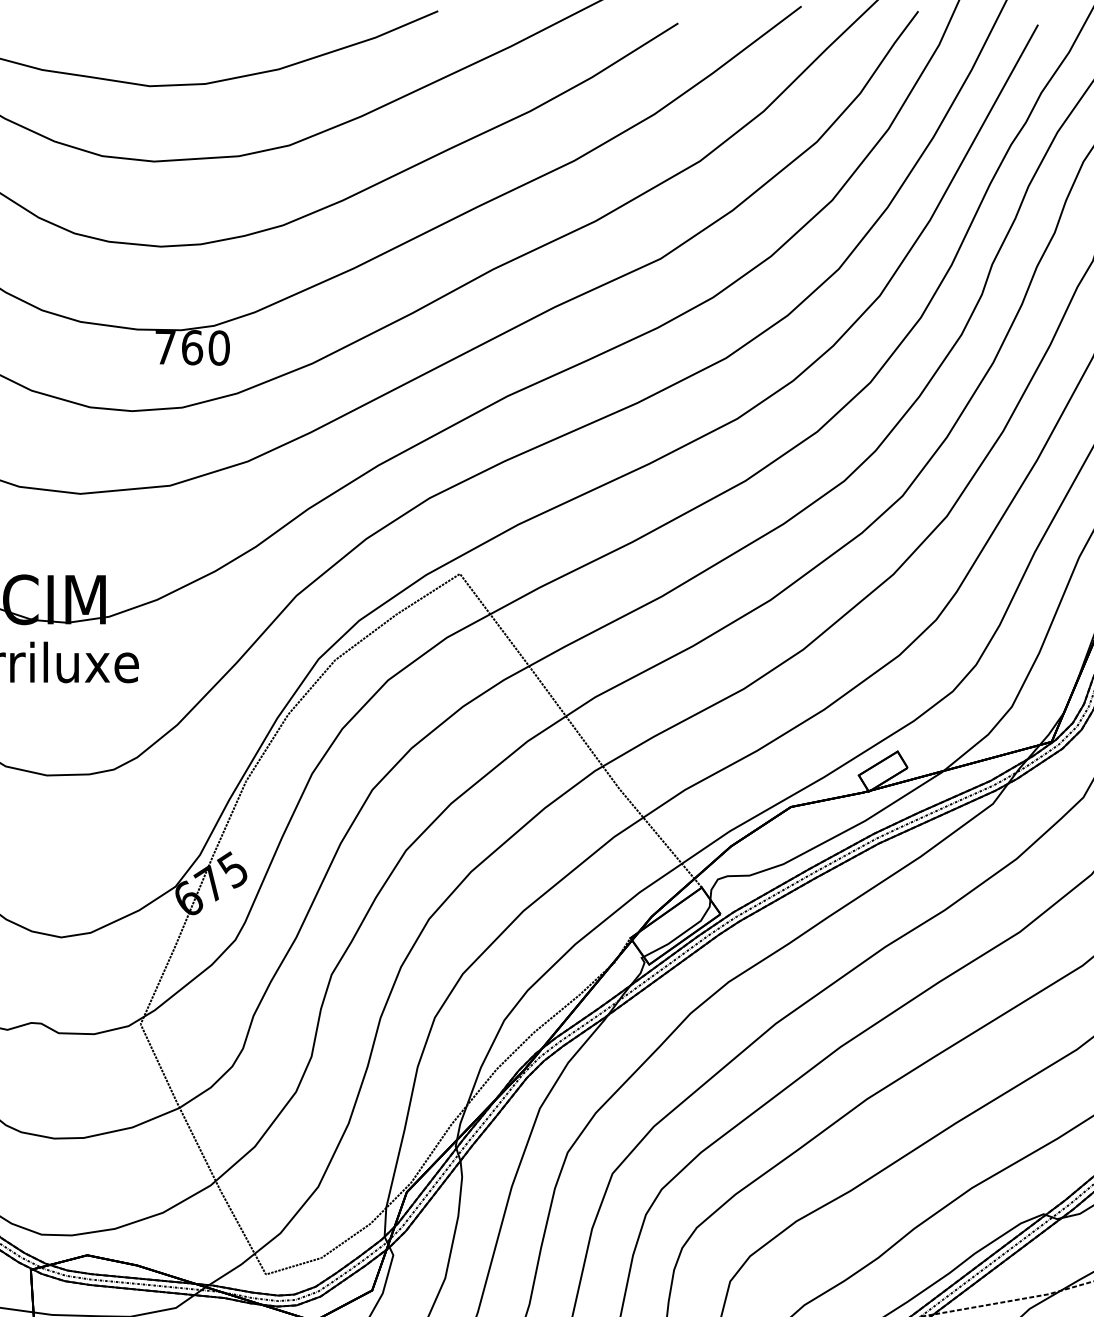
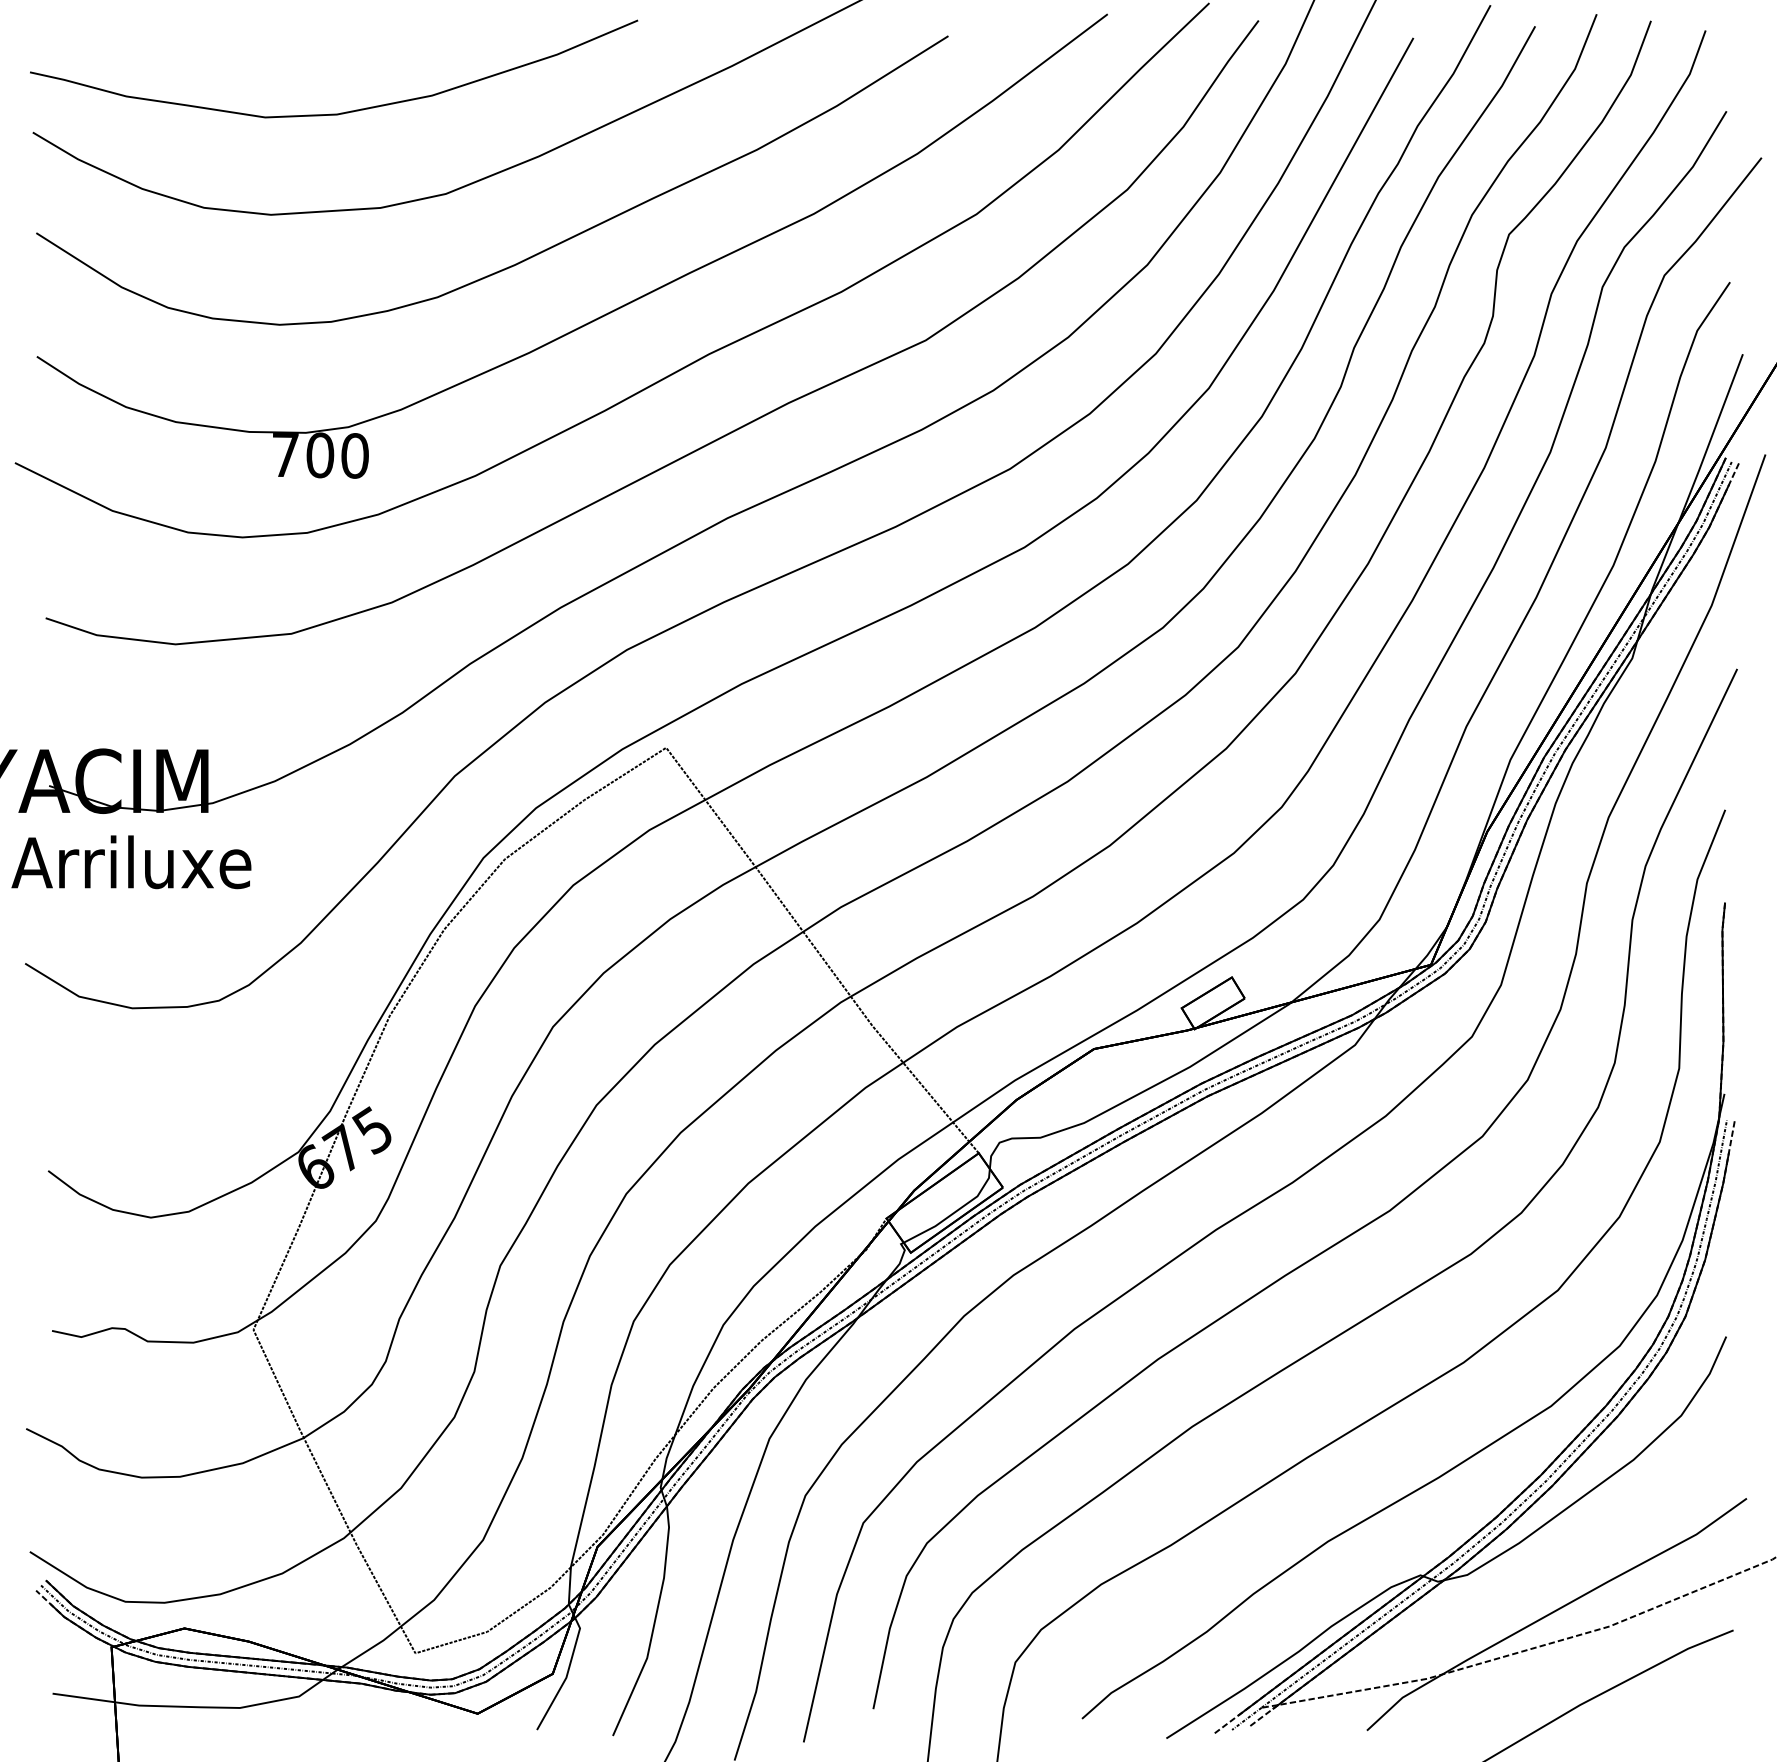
text: (192, 347) -> (320, 455), 760 -> 700

